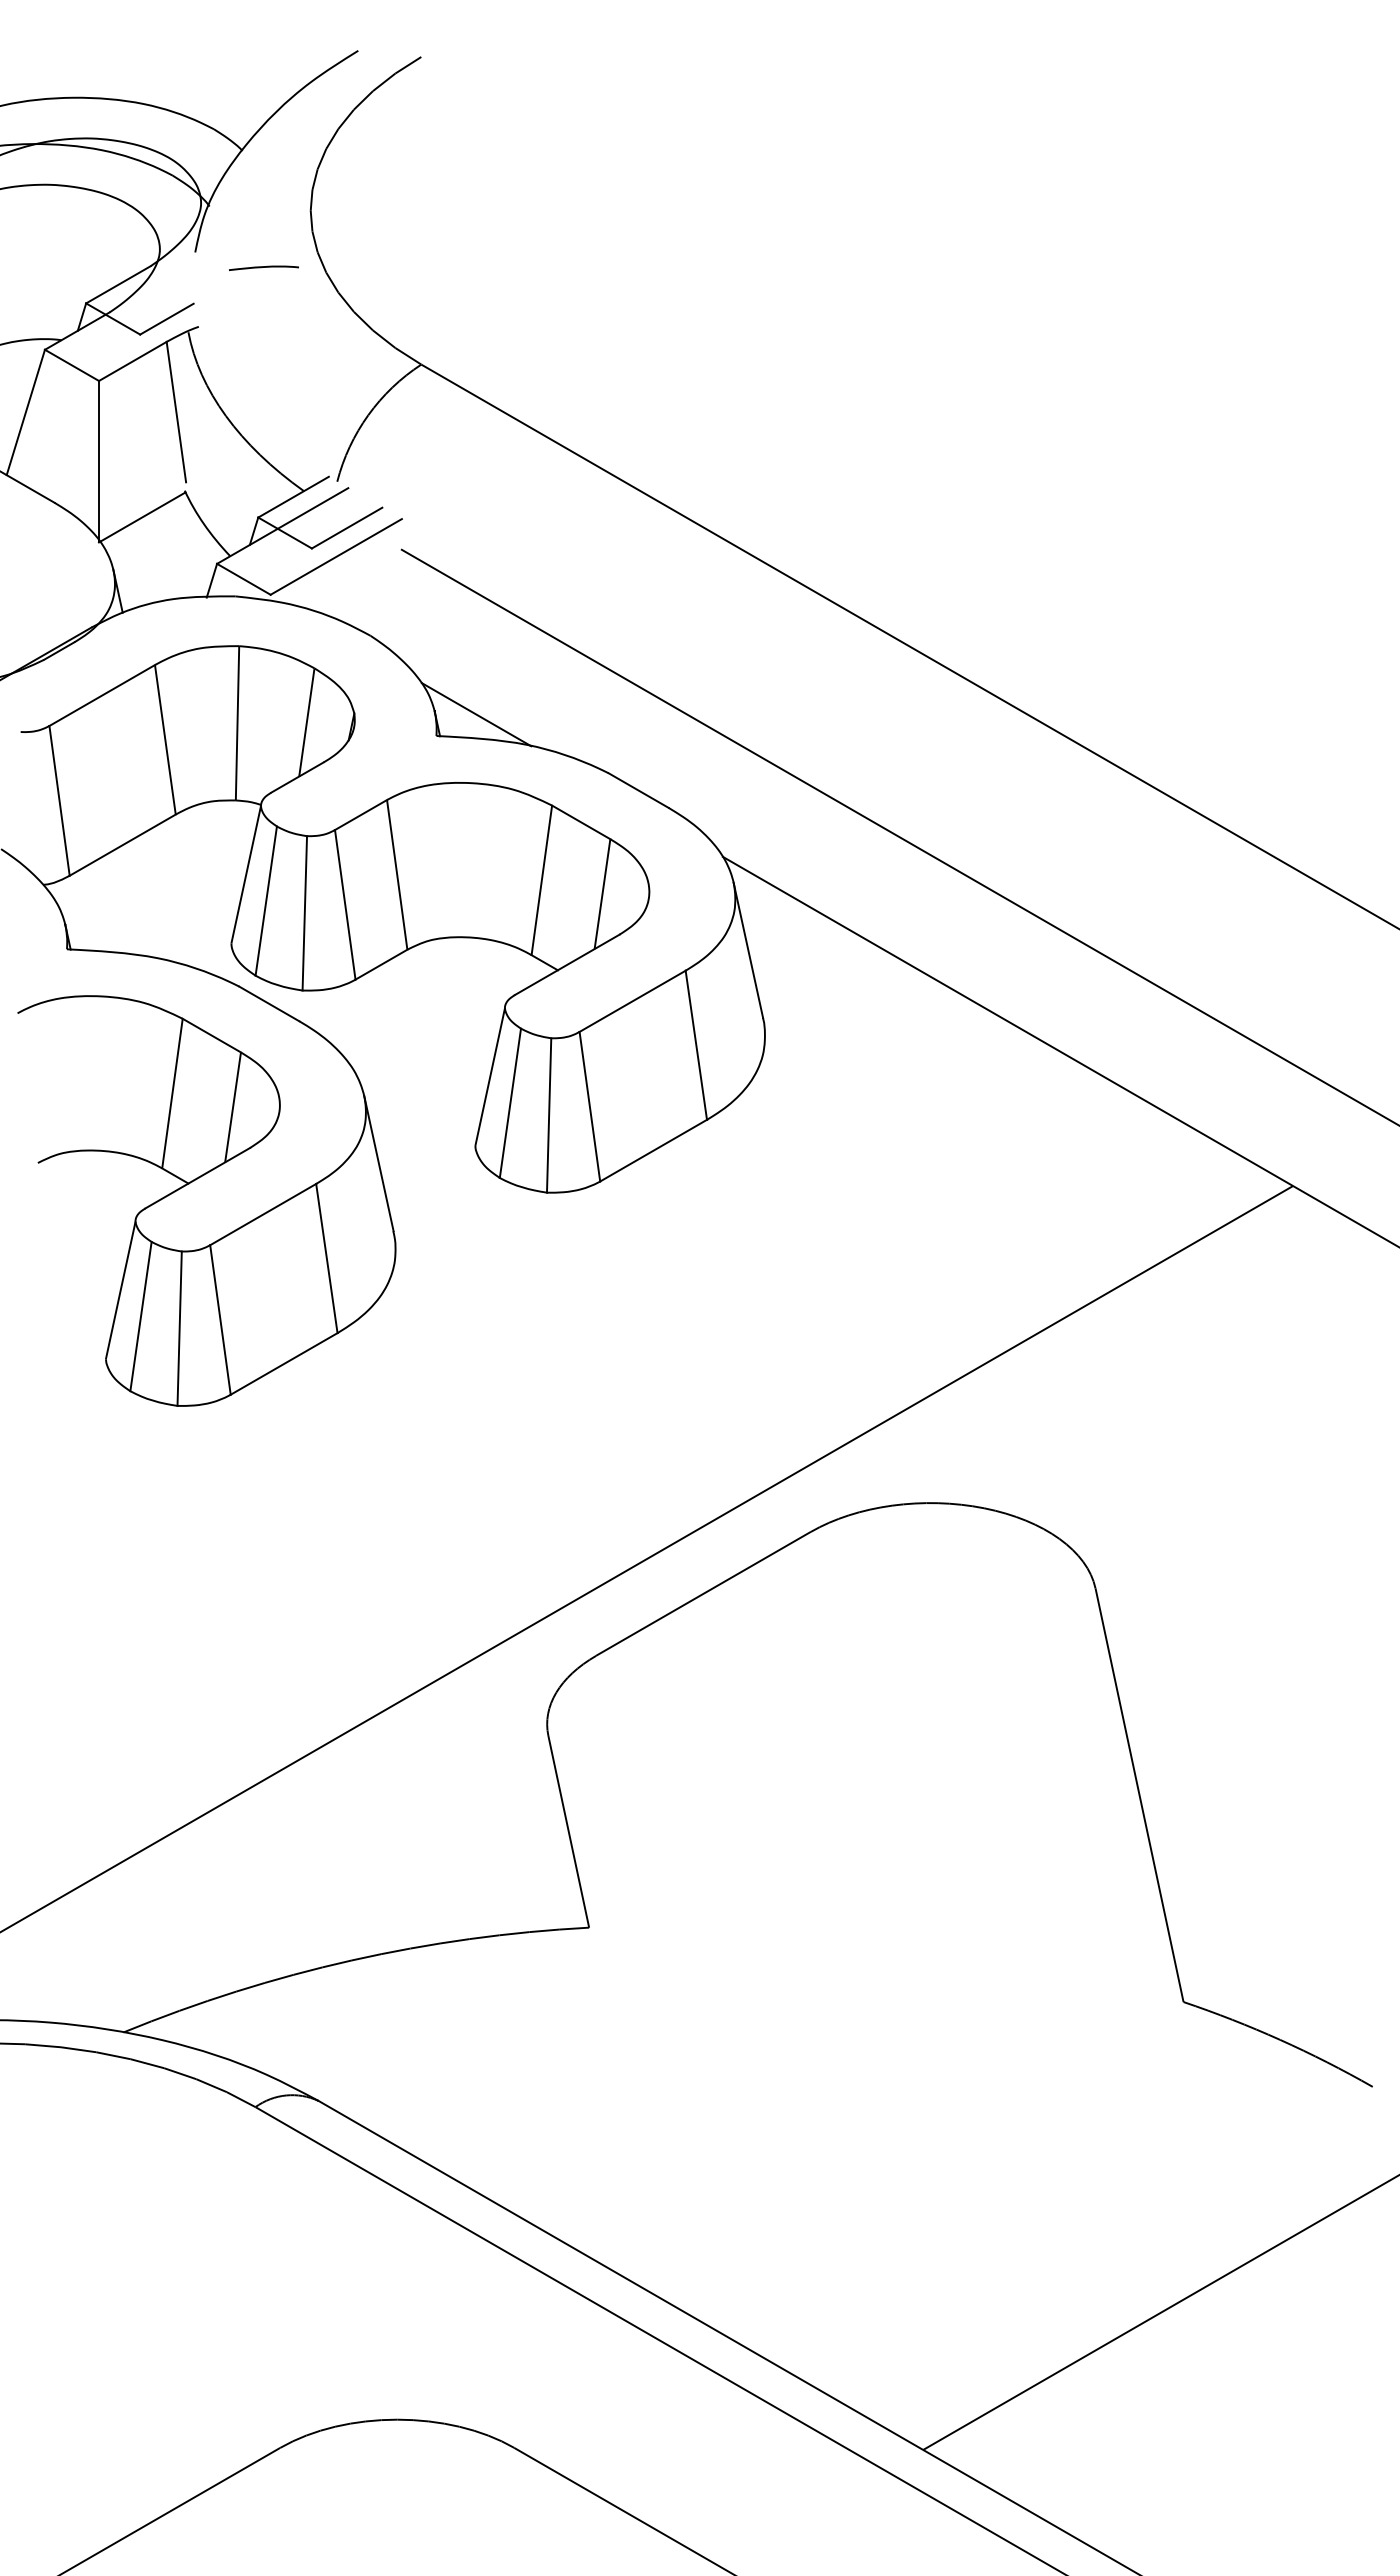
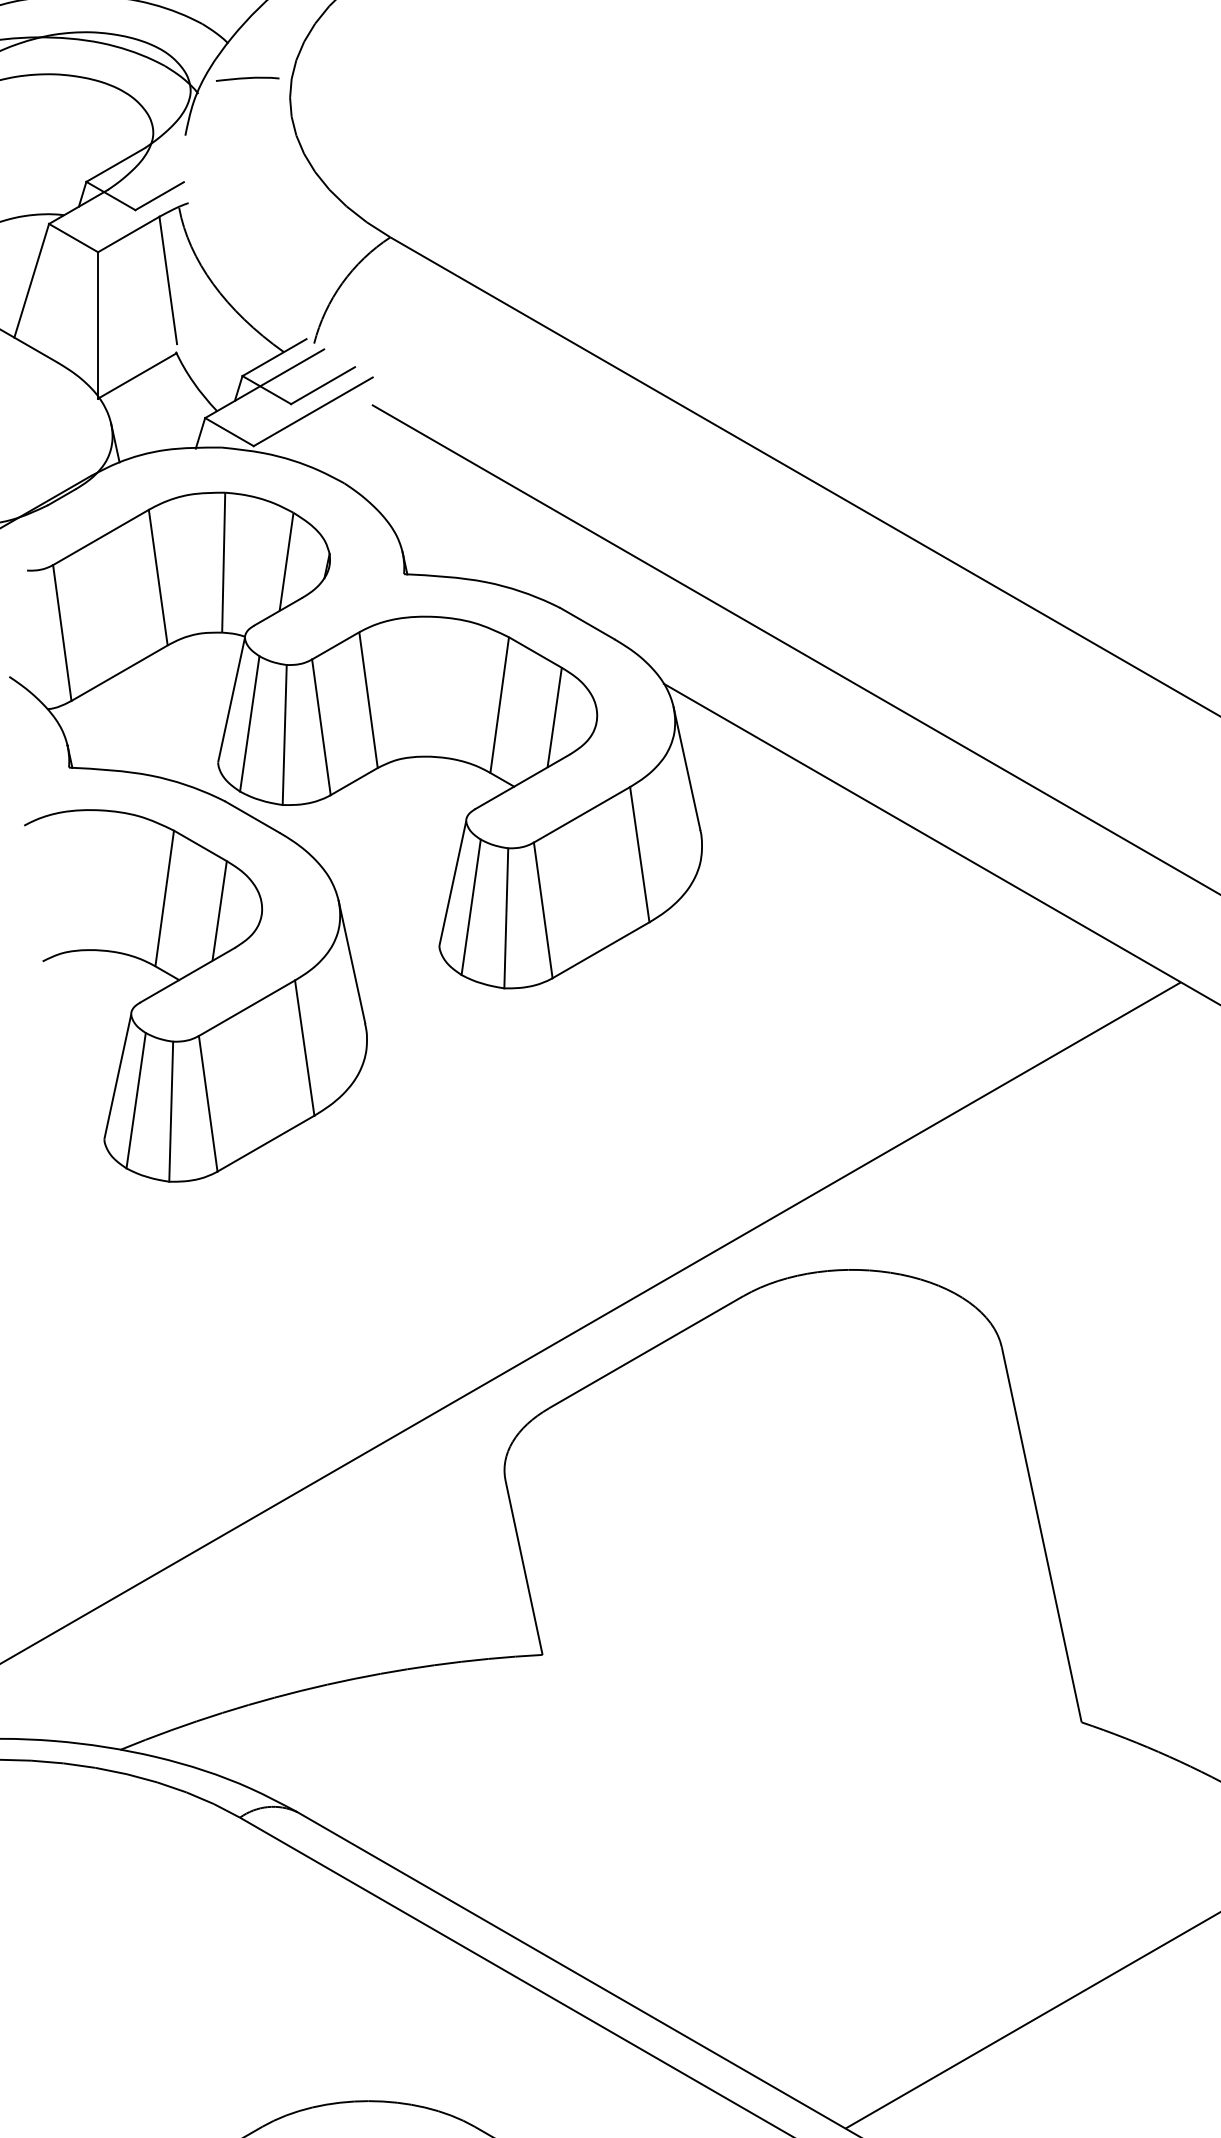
curve: (263, 267) -> (247, 78), moved
line: (476, 714) -> (440, 554), removed

